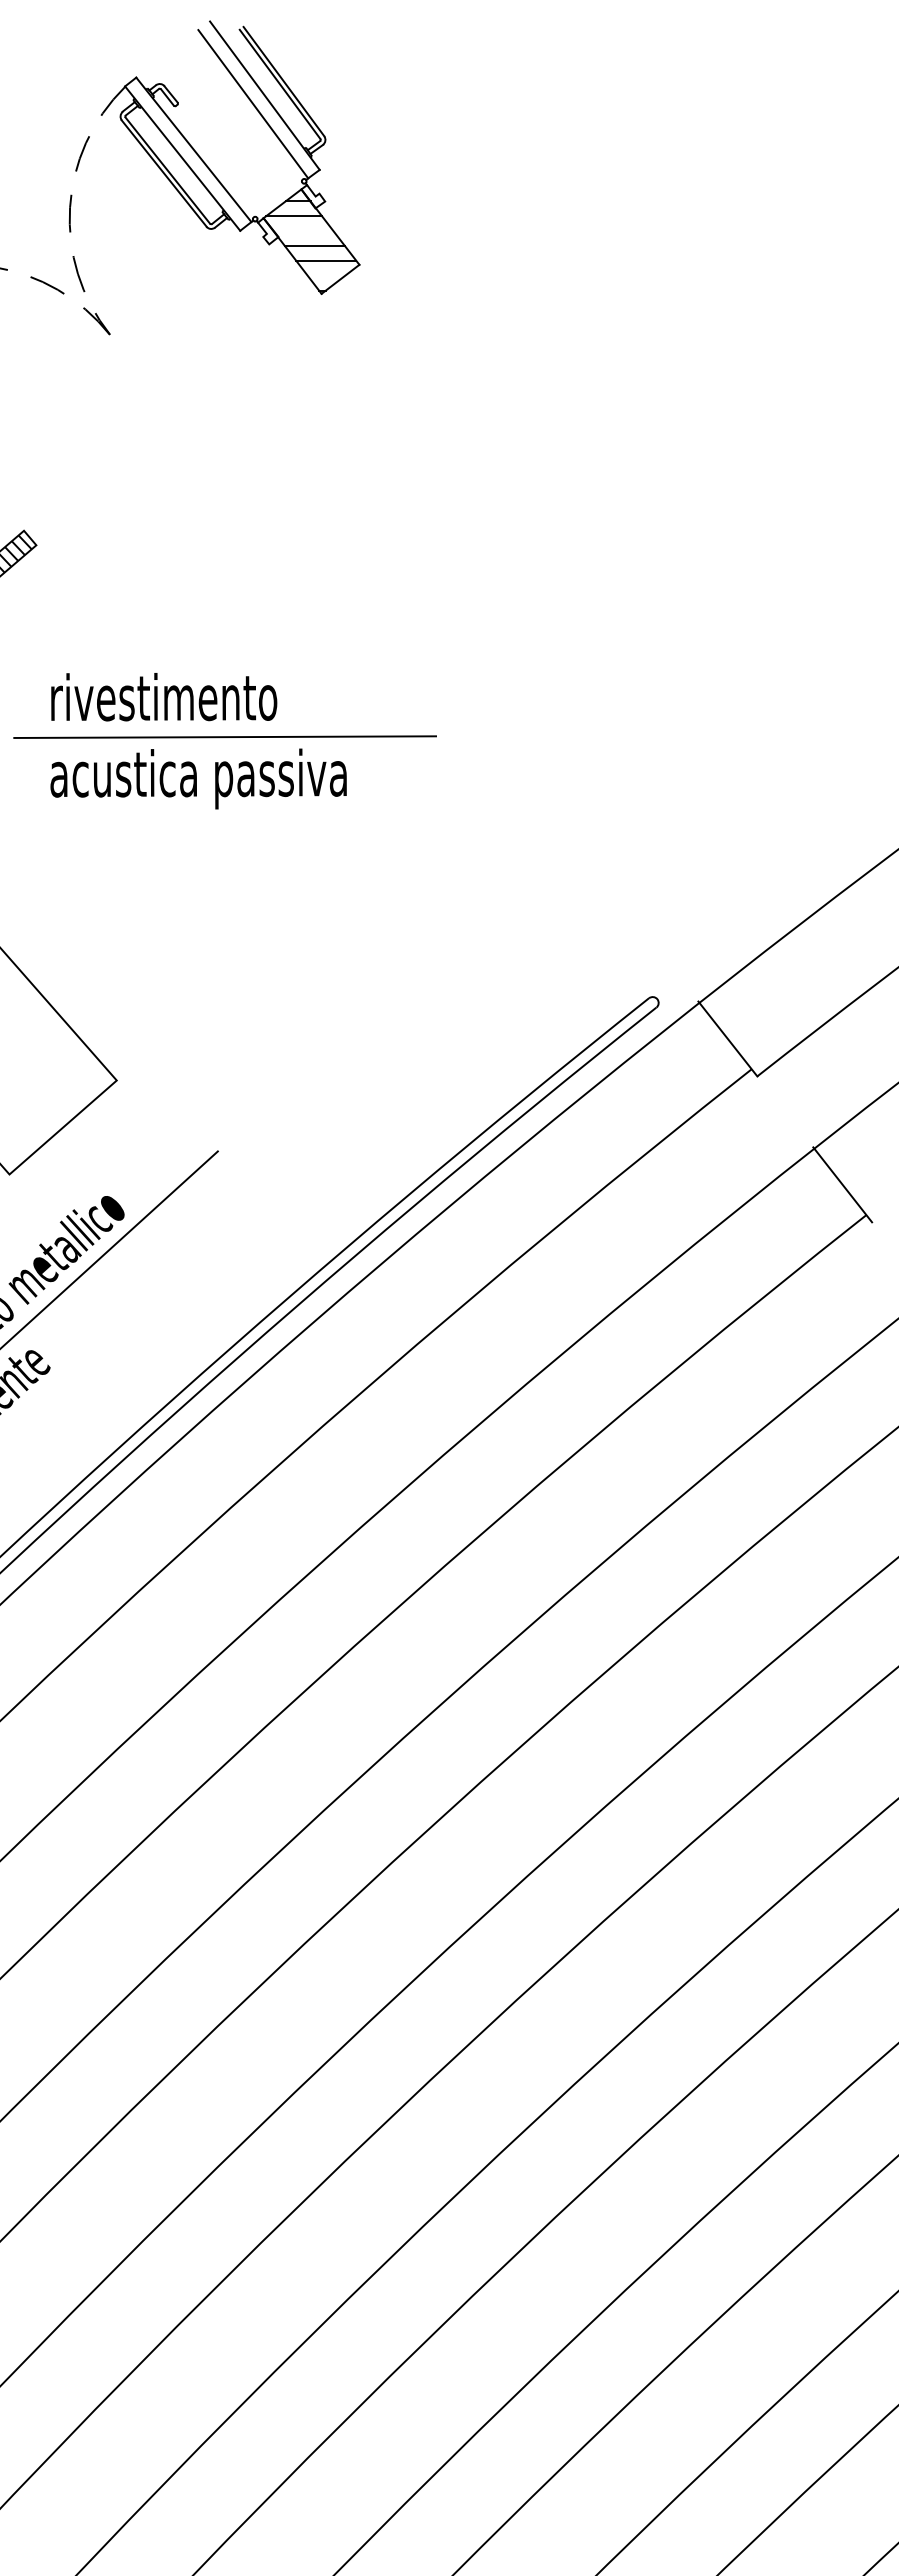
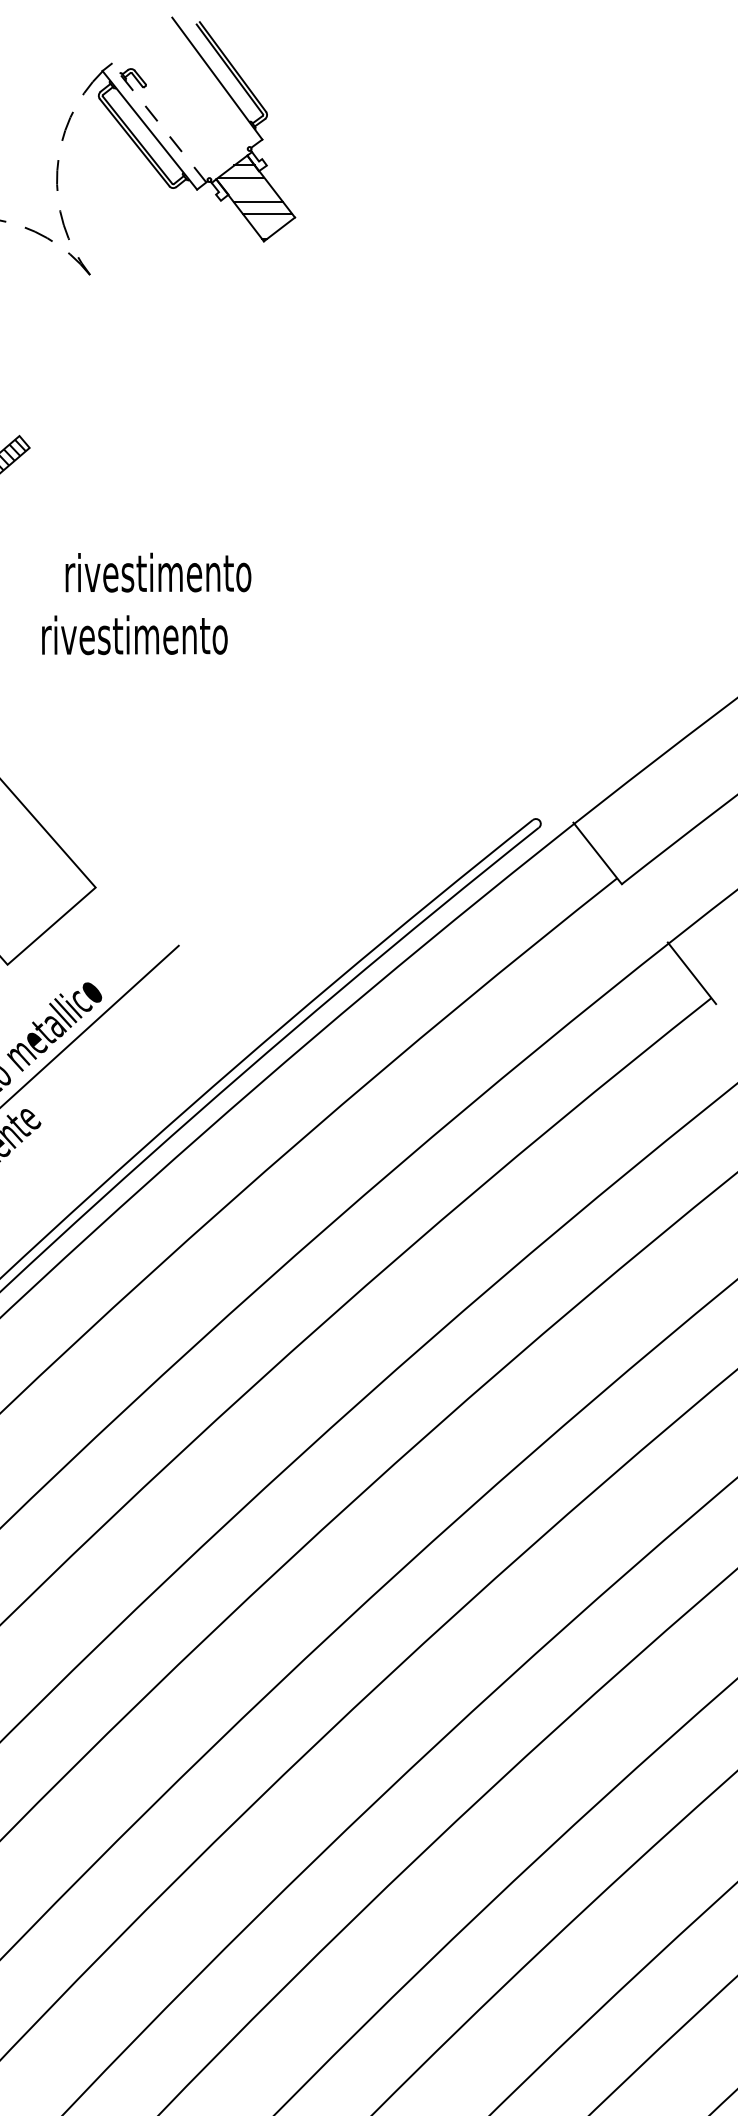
line: (253, 104) -> (208, 85), removed
line: (193, 149) -> (158, 122), solid -> dashed
text: (164, 697) -> (158, 572), moved
line: (225, 736) -> (185, 604), removed
text: (198, 778) -> (162, 639), acustica passiva -> rivestimento

